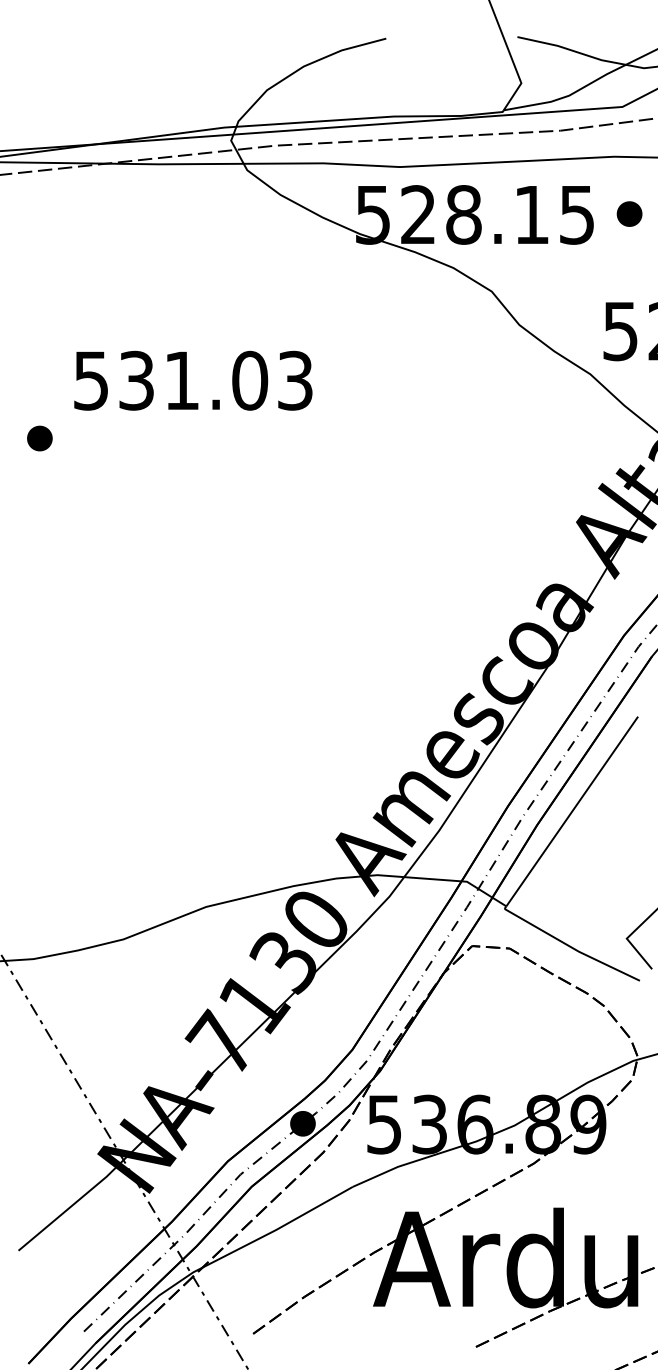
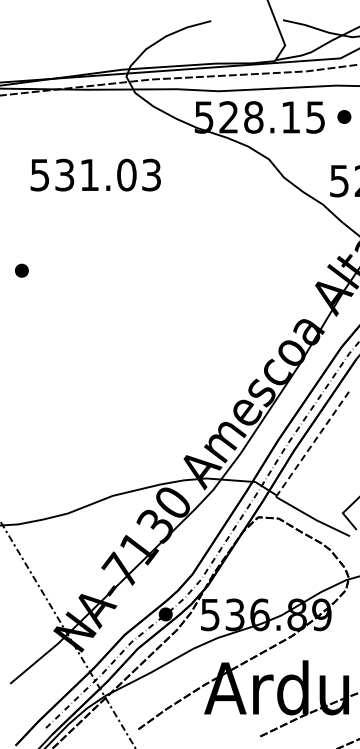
text: (192, 379) -> (95, 174), moved
part: (39, 438) -> (21, 270), moved
line: (571, 813) -> (312, 444), solid -> dashed

